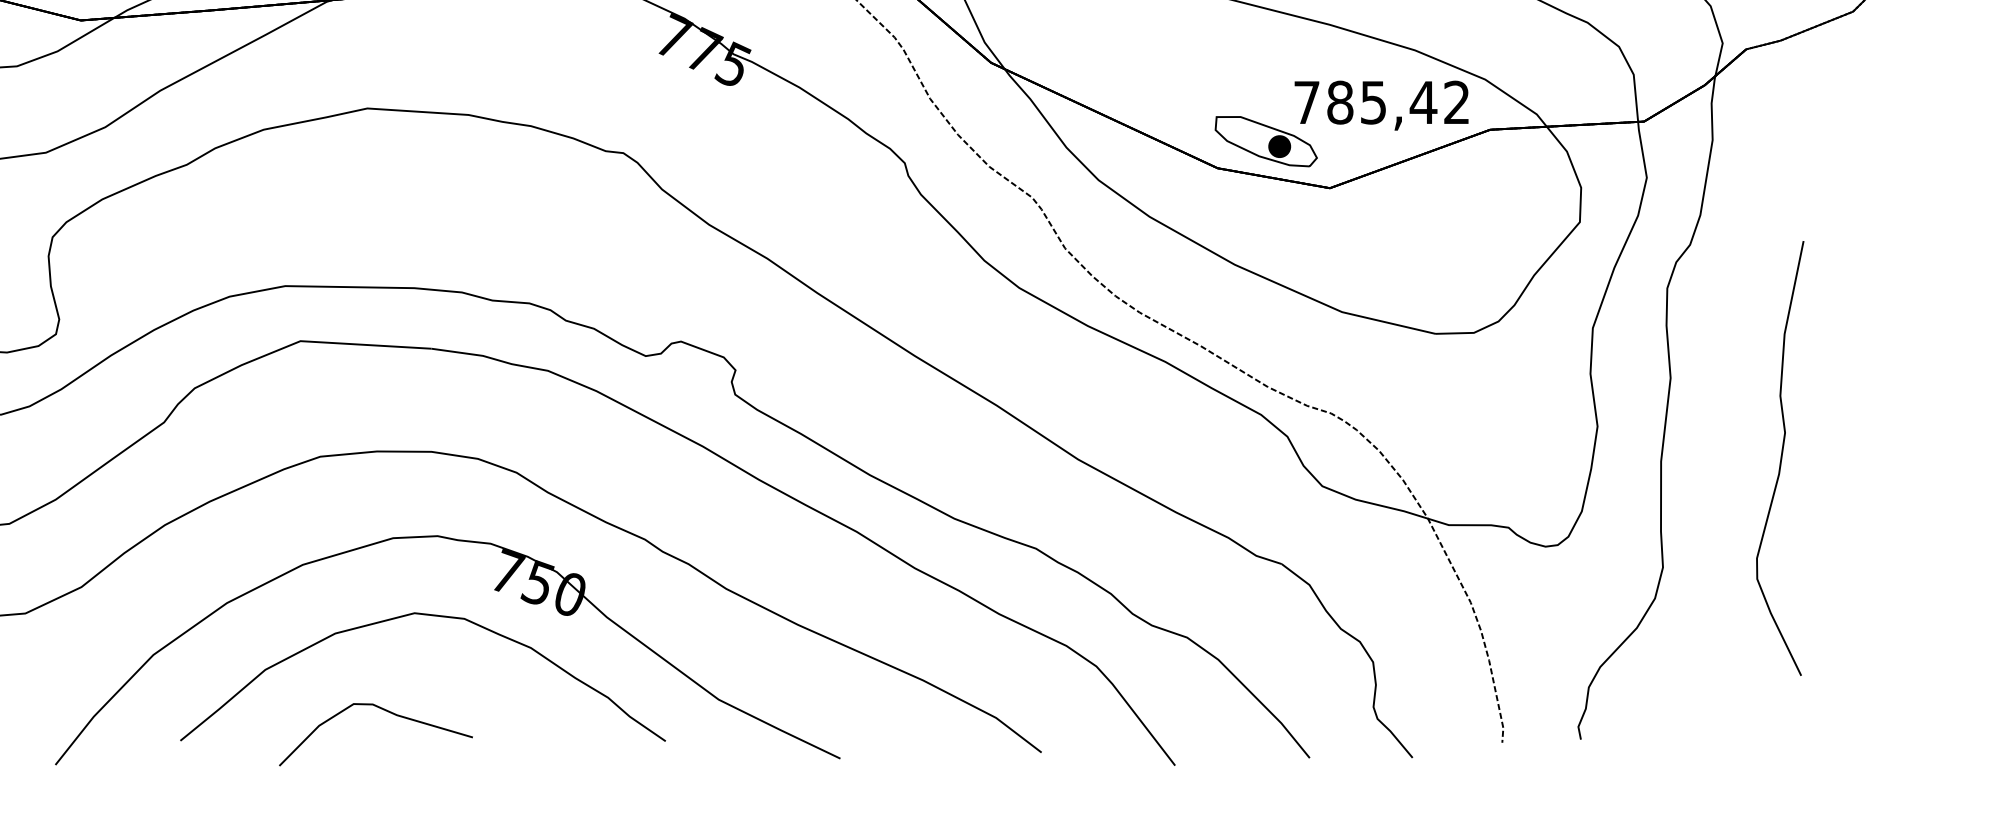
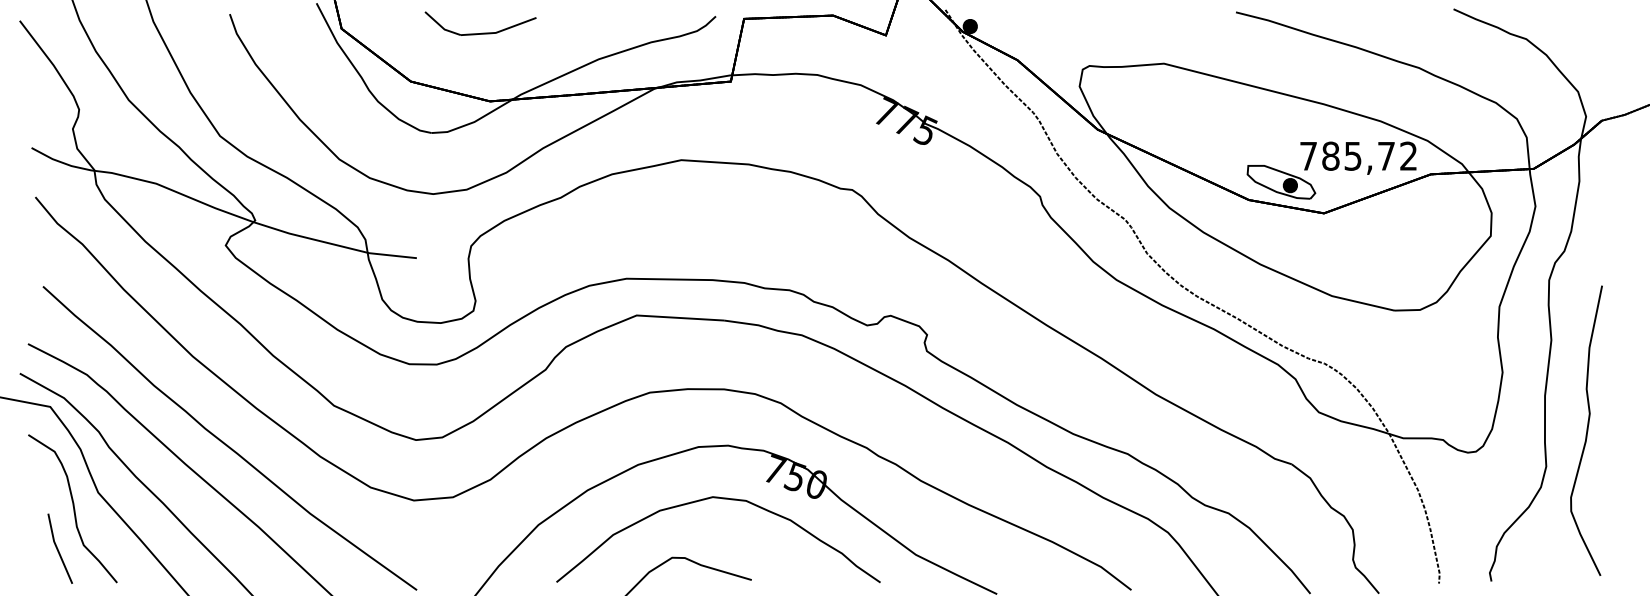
text: (1423, 103) -> (1386, 156), 785,42 -> 785,72
curve: (1780, 458) -> (1586, 430), moved

